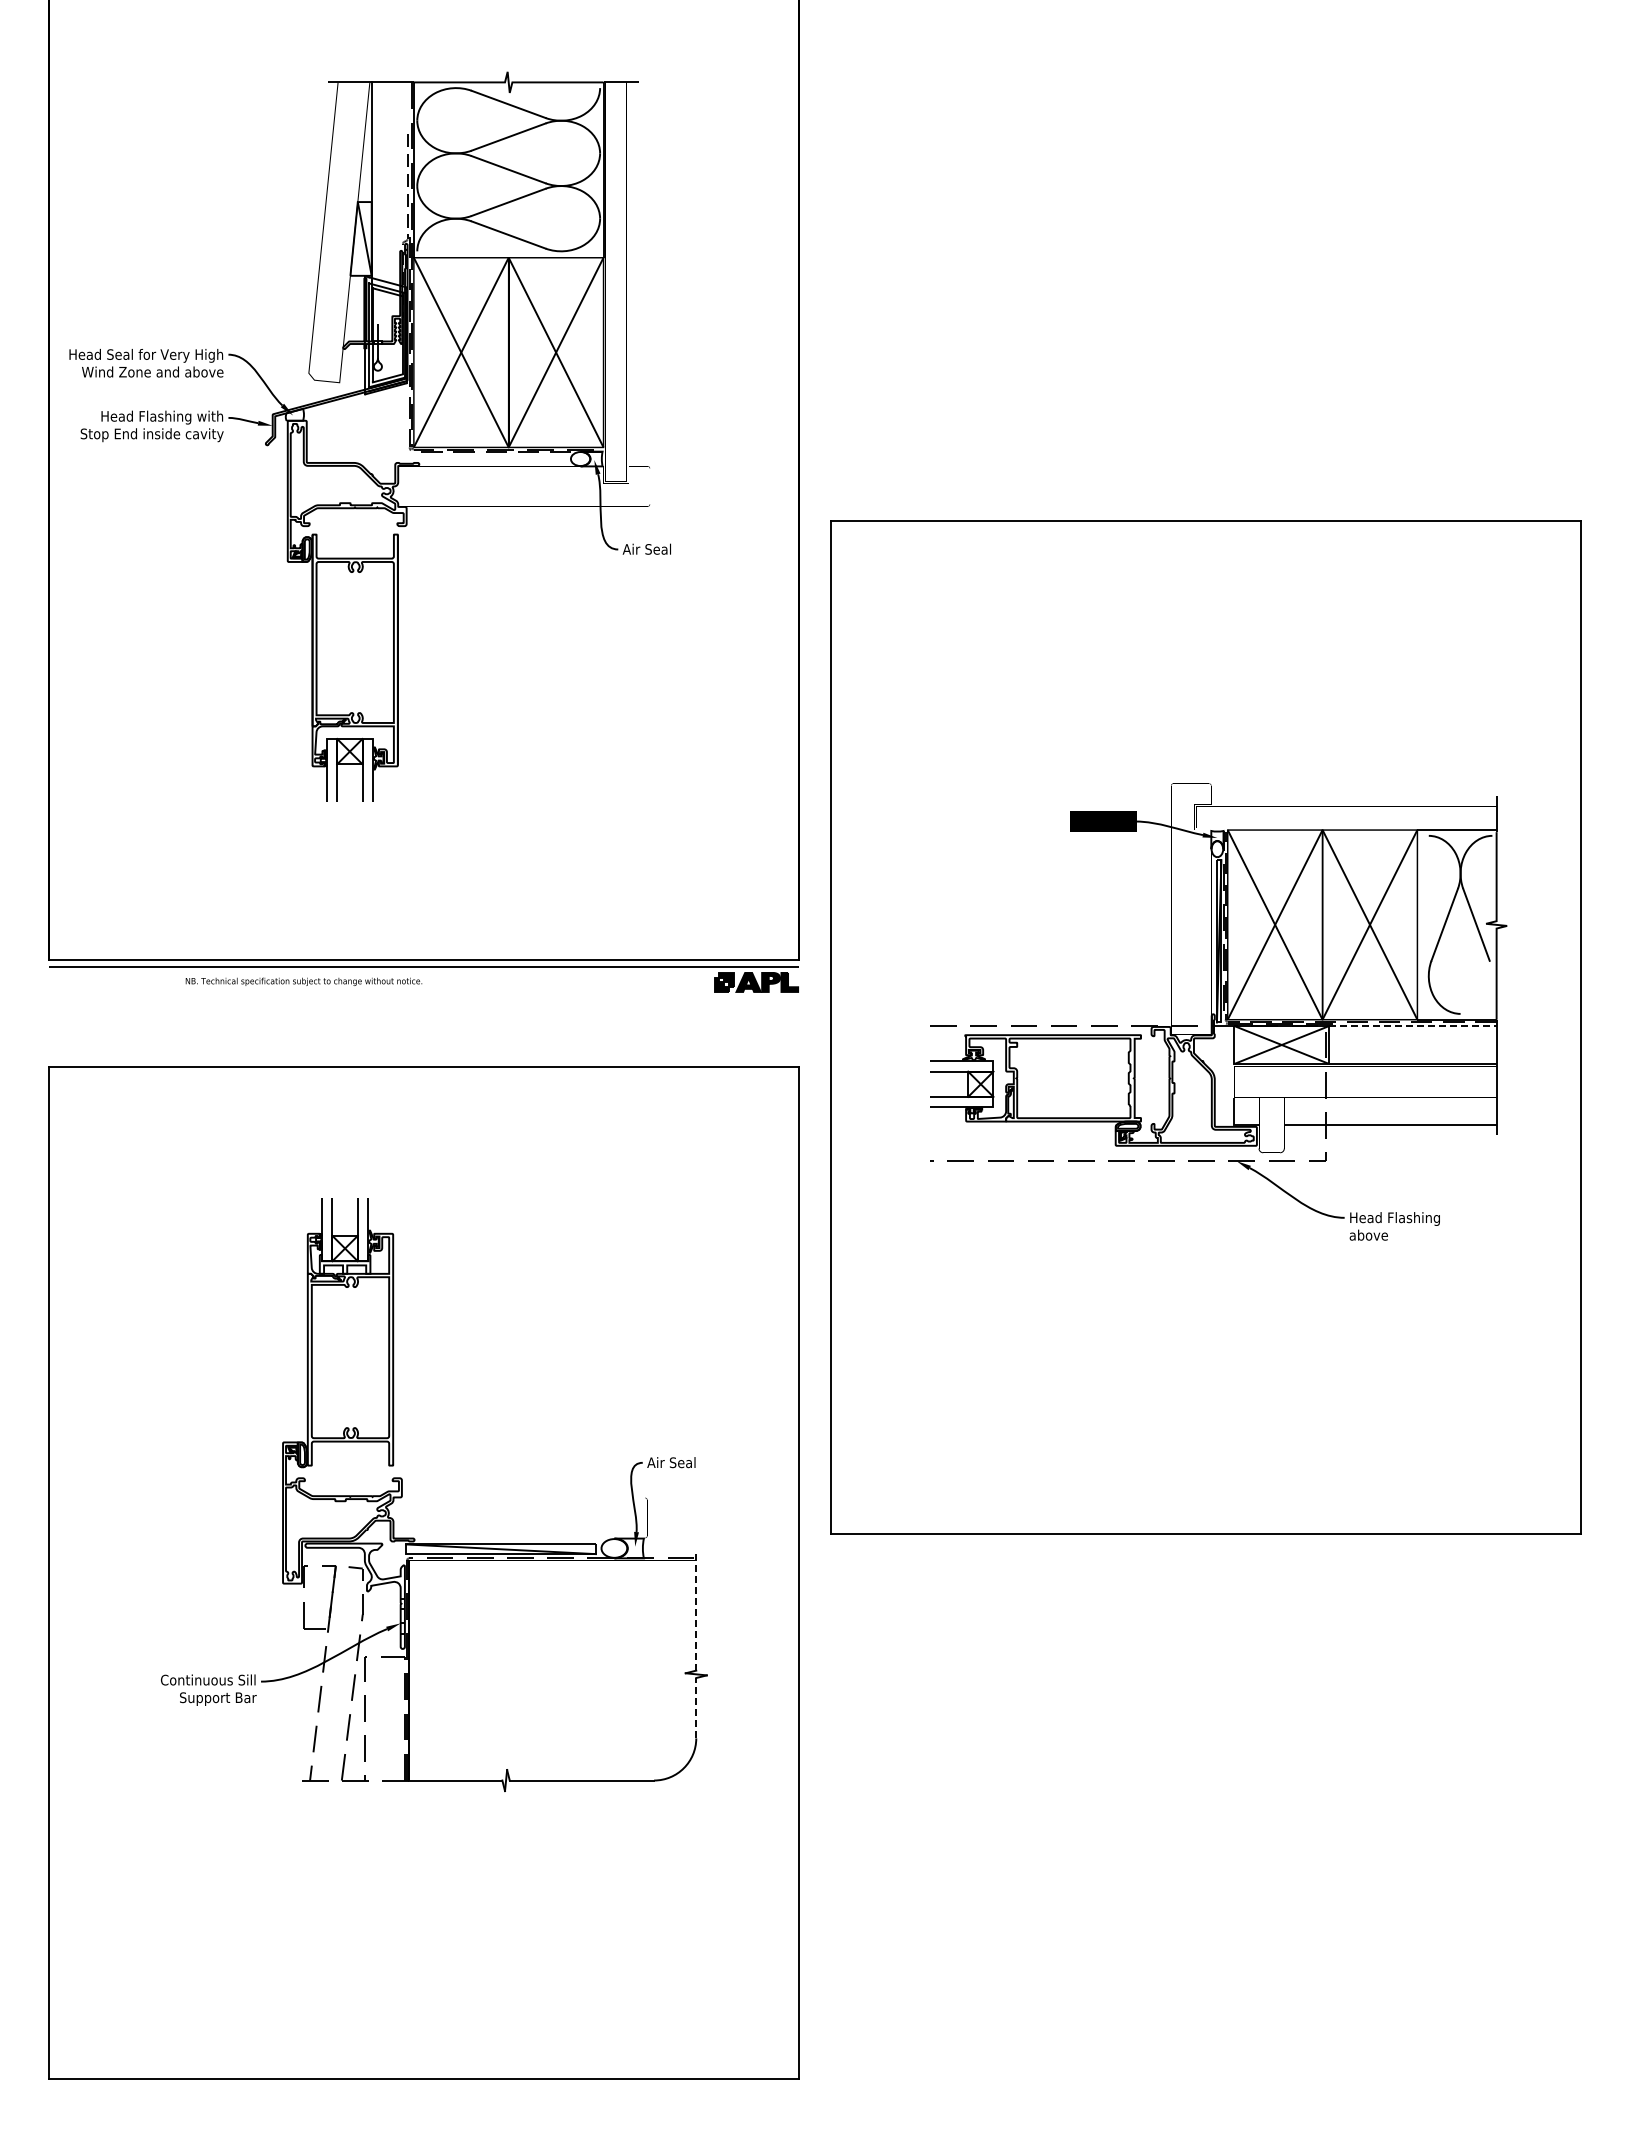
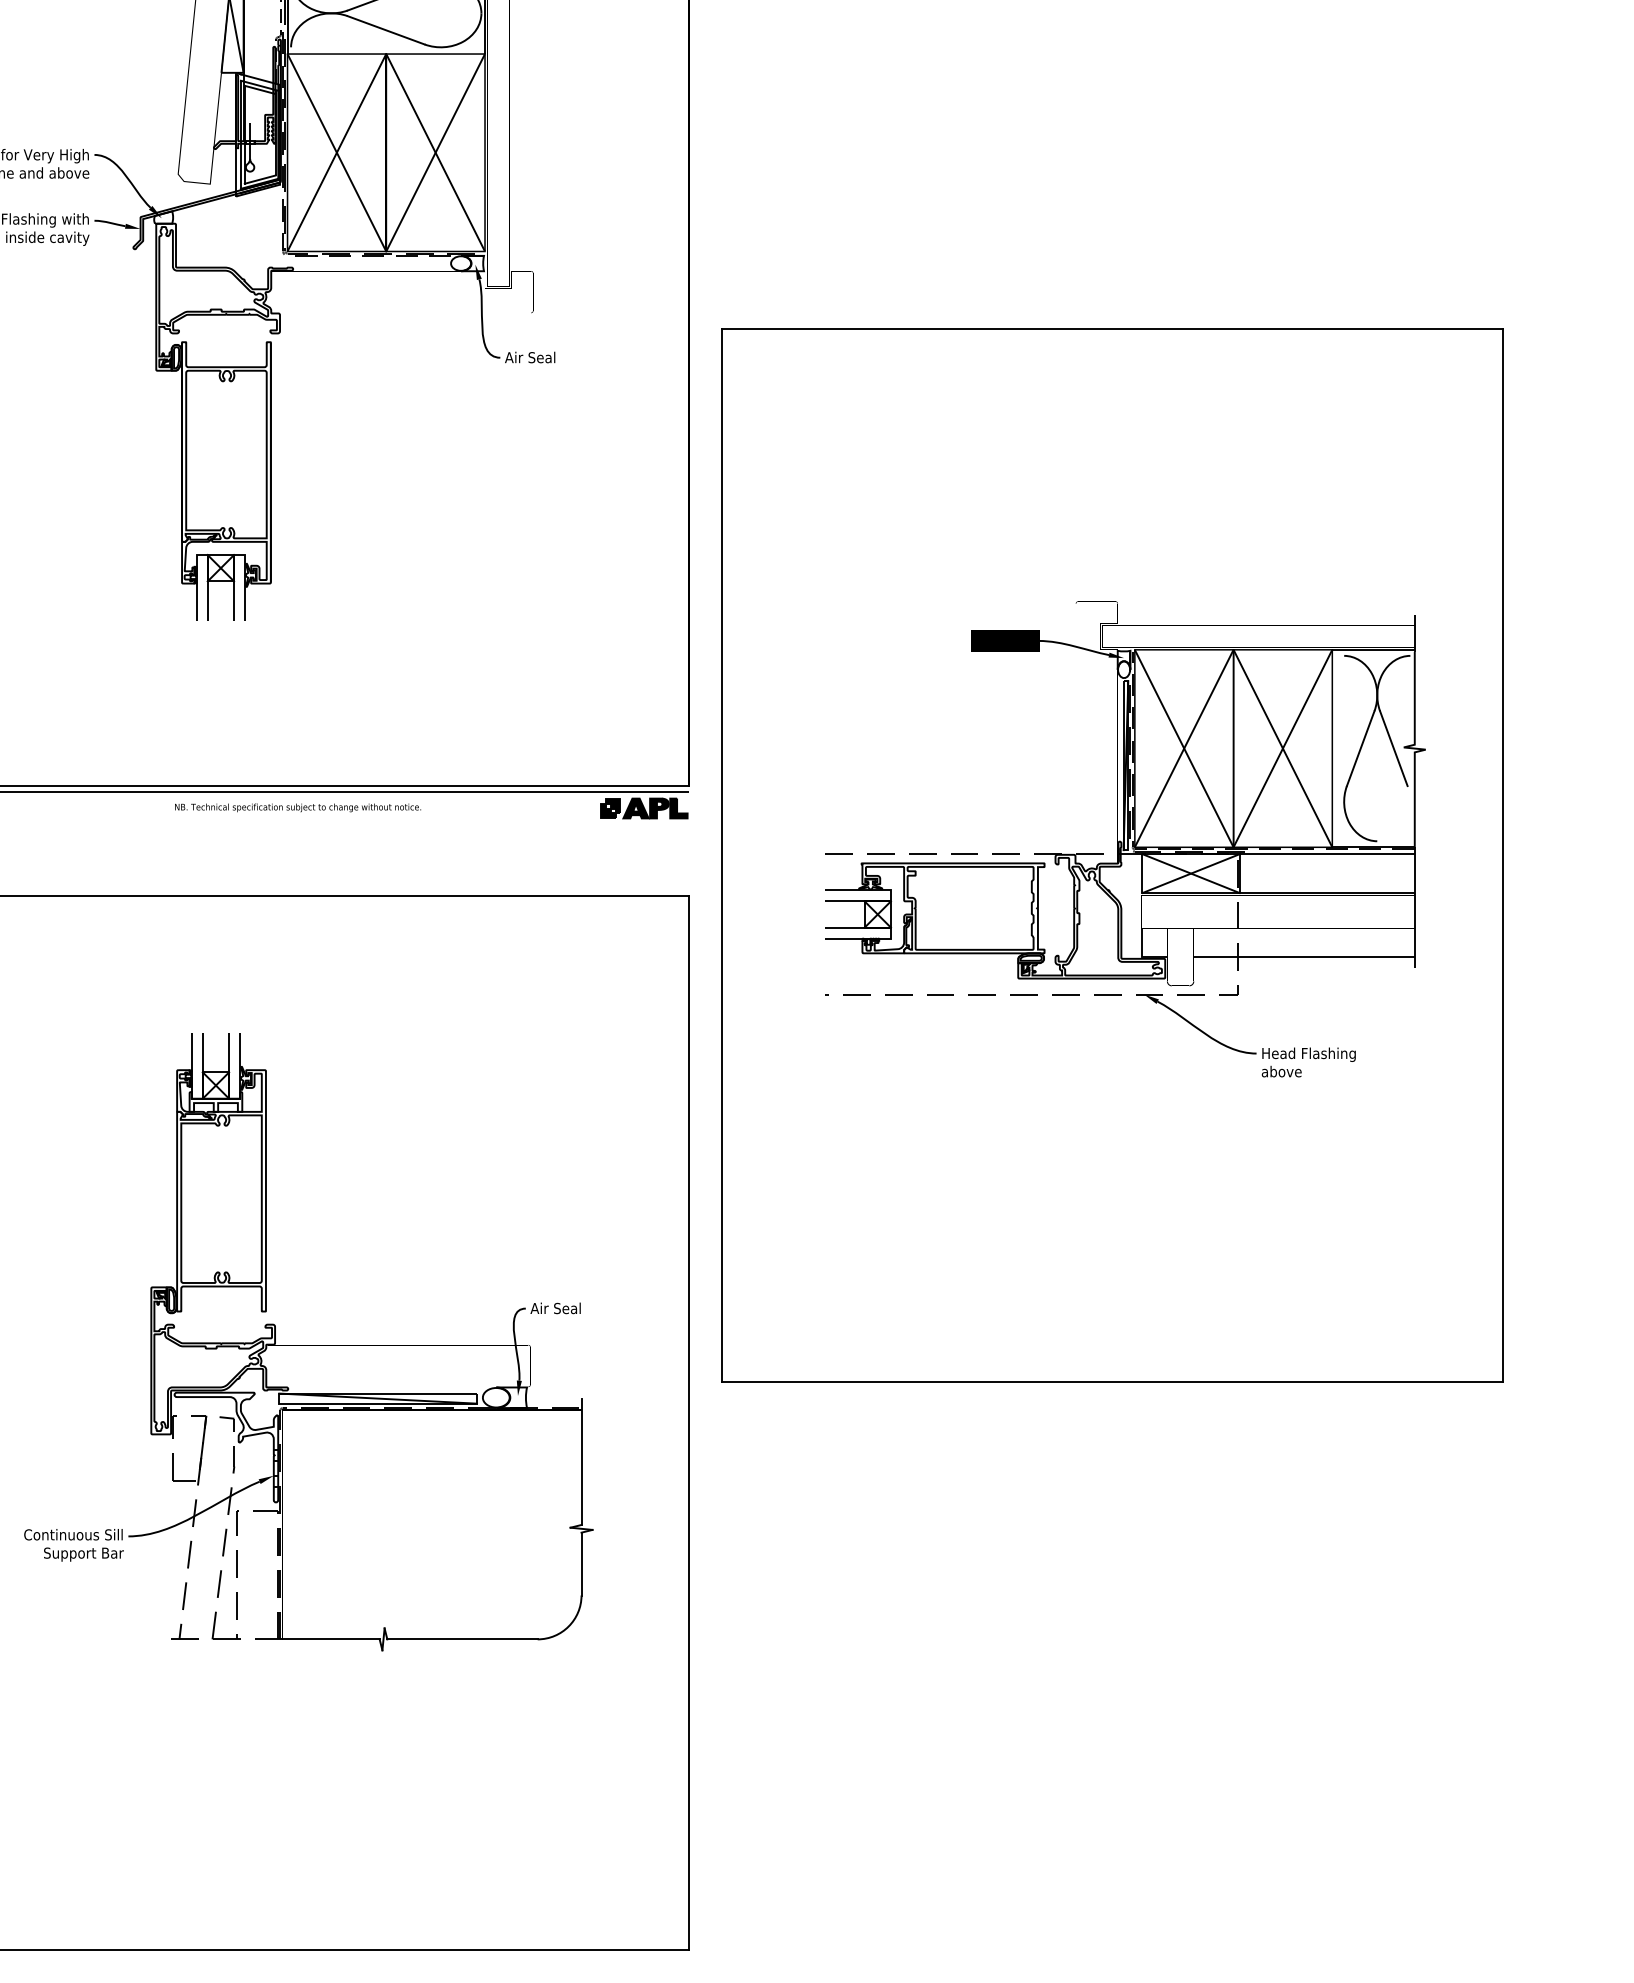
text: (303, 981) -> (297, 807), moved
line: (1412, 1026) -> (1327, 854), dashed -> solid
line: (696, 1609) -> (581, 1461), dashed -> solid
line: (696, 1707) -> (581, 1563), dashed -> solid

